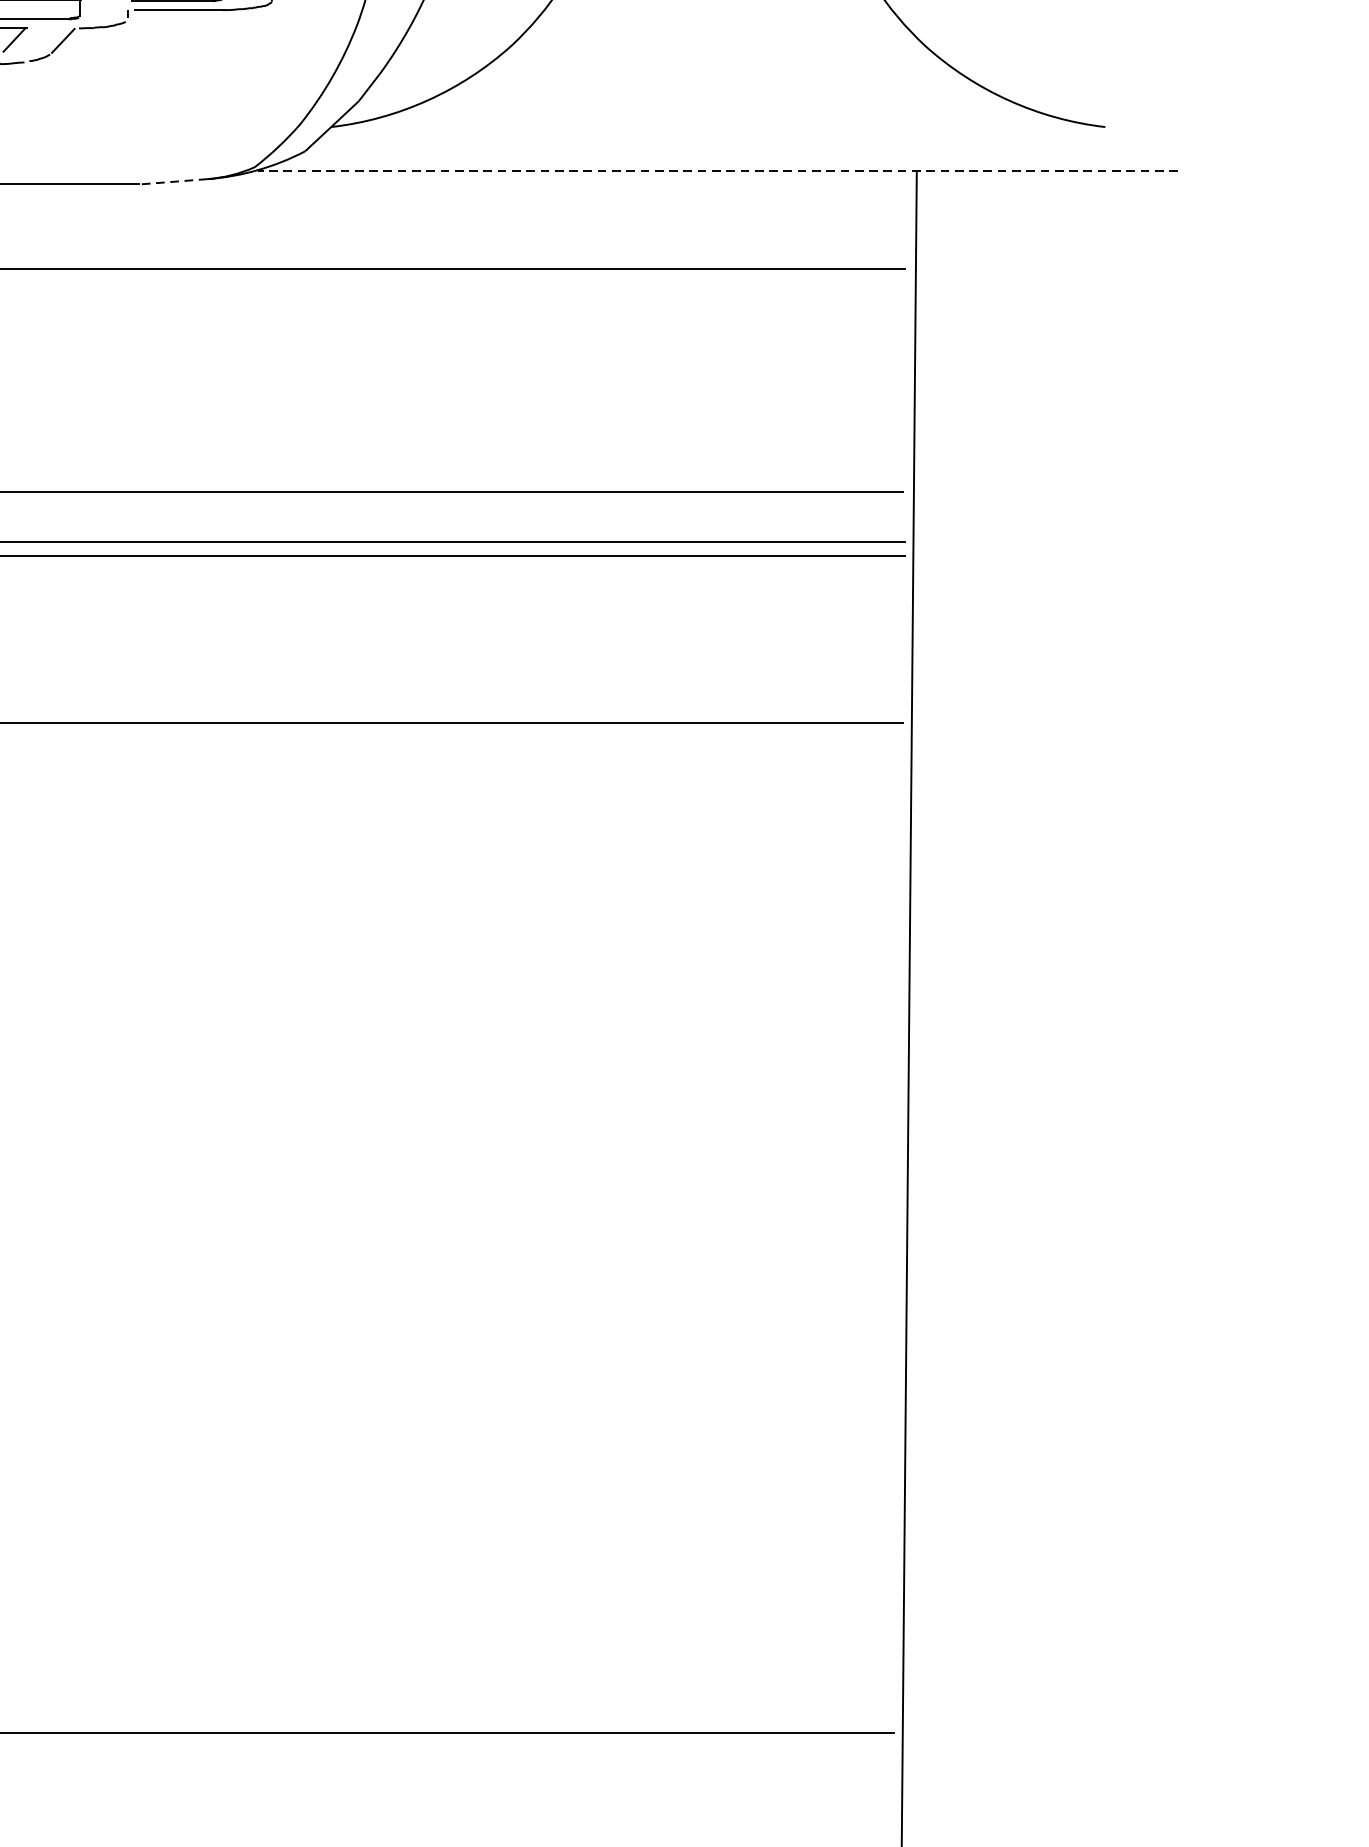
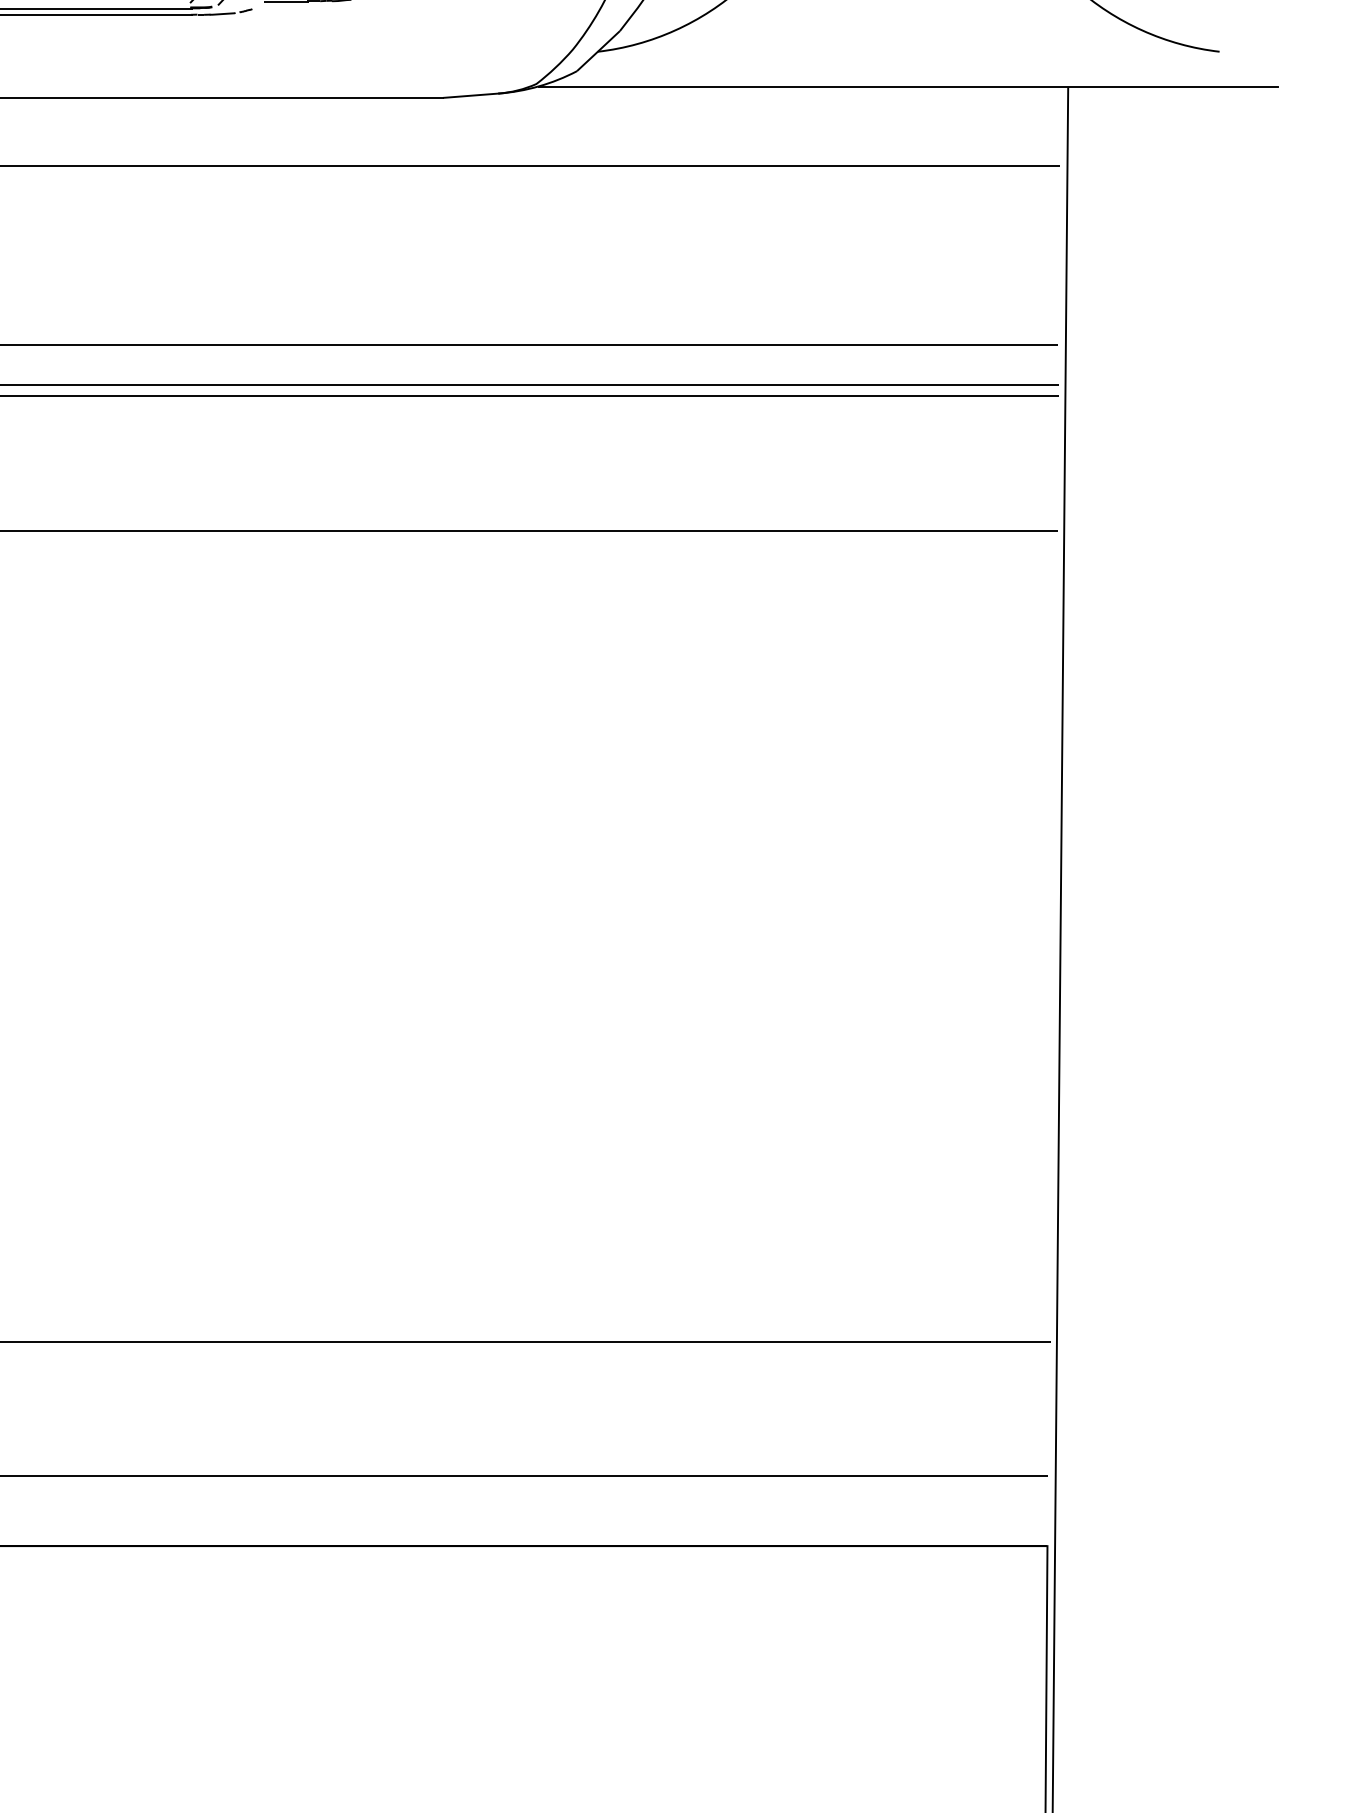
line: (717, 171) -> (908, 87), dashed -> solid
line: (172, 181) -> (470, 95), dashed -> solid

